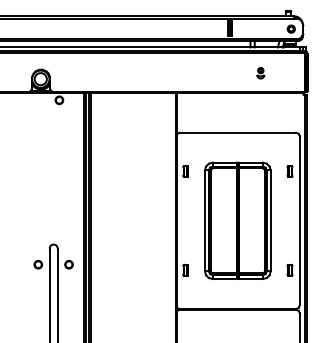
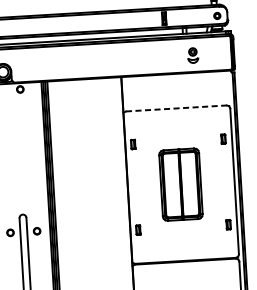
part: (260, 73) -> (192, 55), size x1.6
line: (238, 132) -> (176, 108), solid -> dashed
part: (237, 220) -> (180, 184), size x0.7

